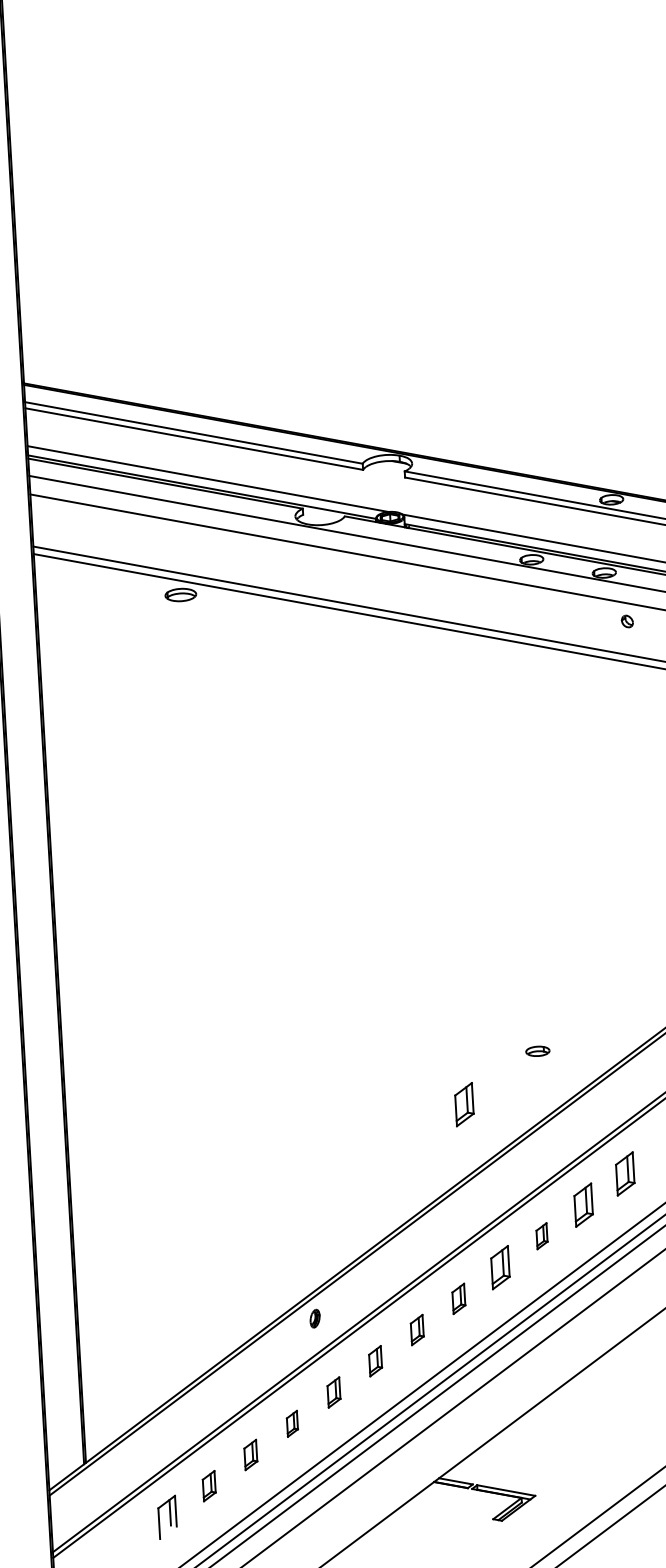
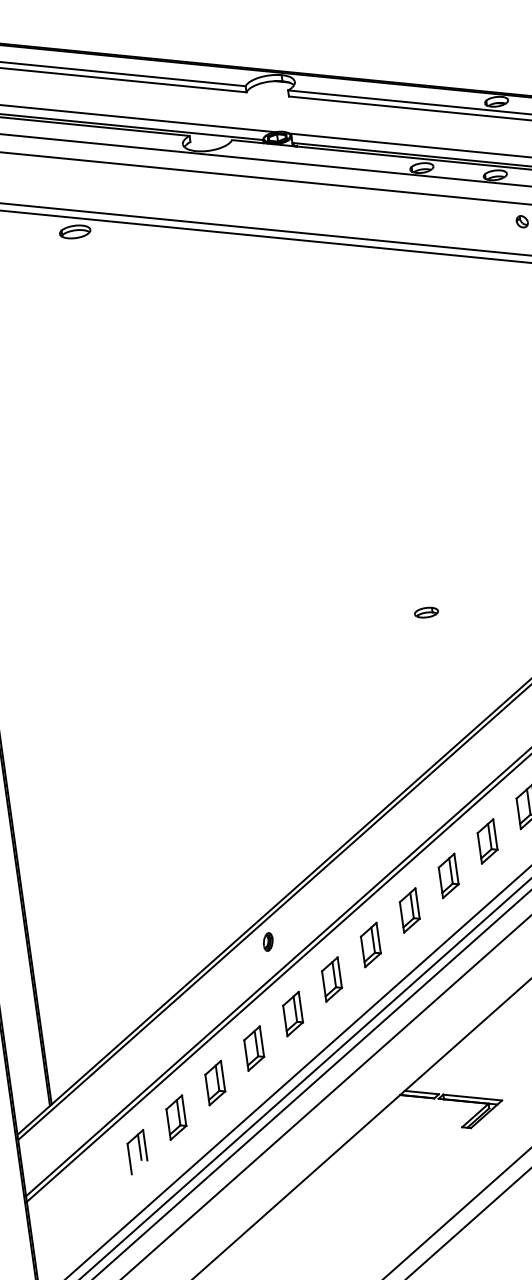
part: (537, 1050) -> (426, 611), moved
part: (464, 1104) -> (399, 716), removed
part: (541, 1235) -> (486, 840), size x1.67
part: (458, 1298) -> (409, 910), size x1.43
part: (417, 1329) -> (371, 944), size x1.43
part: (375, 1360) -> (331, 978), size x1.43
part: (333, 1392) -> (292, 1014), size x1.43
part: (292, 1423) -> (254, 1048), size x1.67
part: (250, 1454) -> (214, 1082), size x1.43
part: (209, 1485) -> (176, 1116), size x1.43

